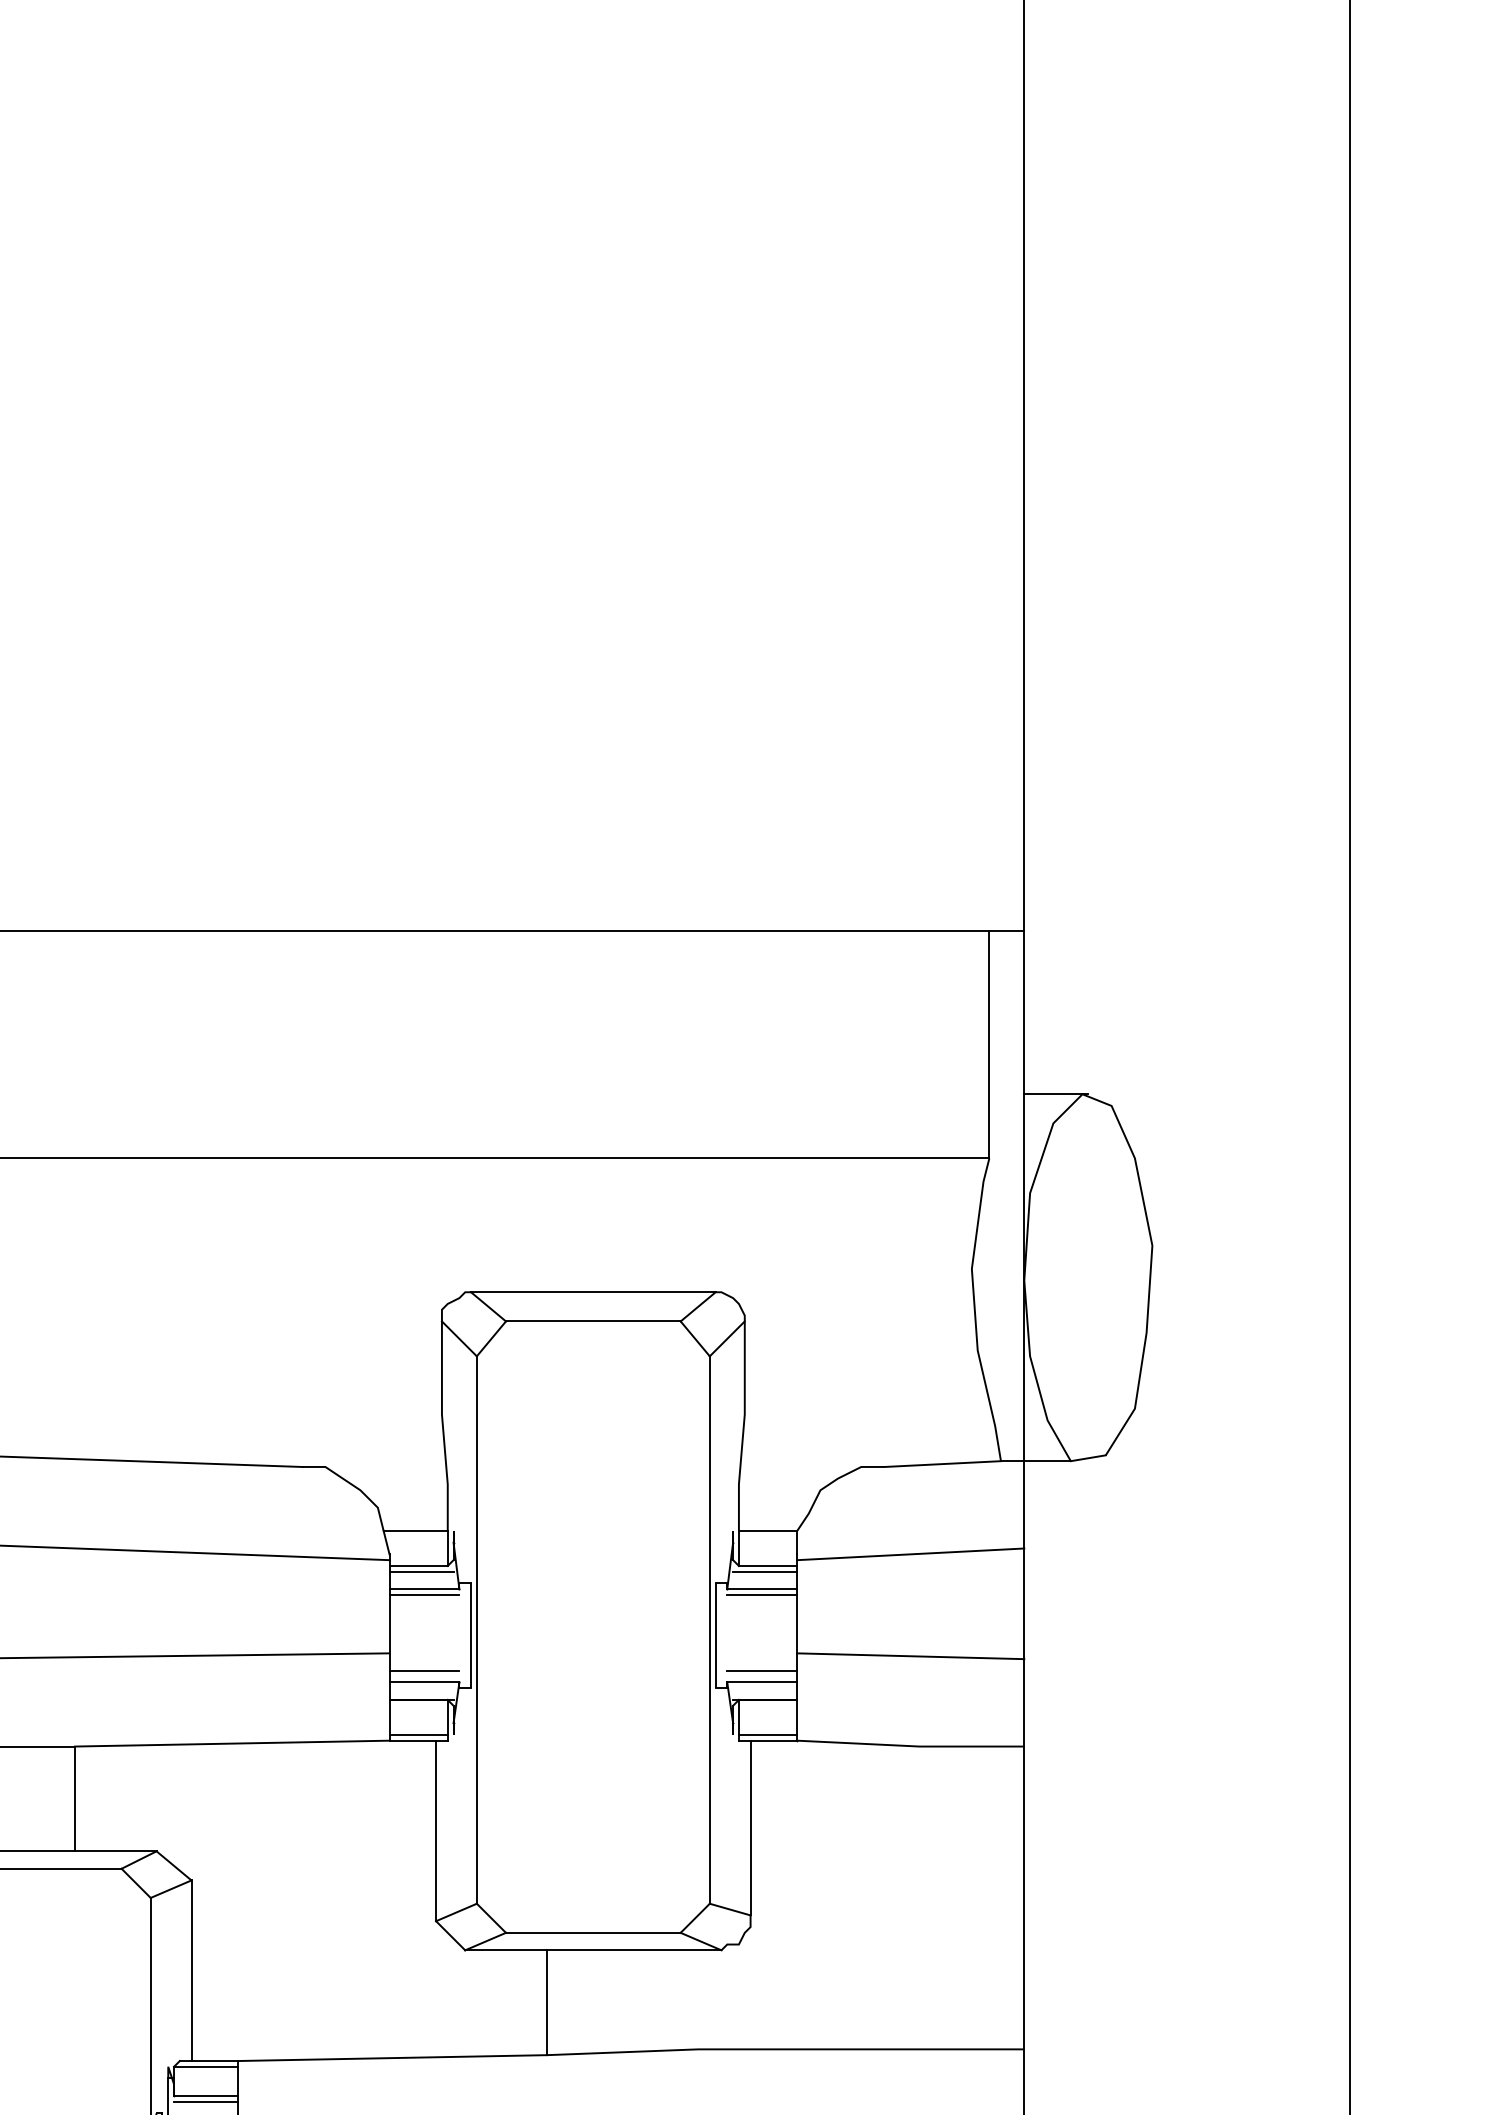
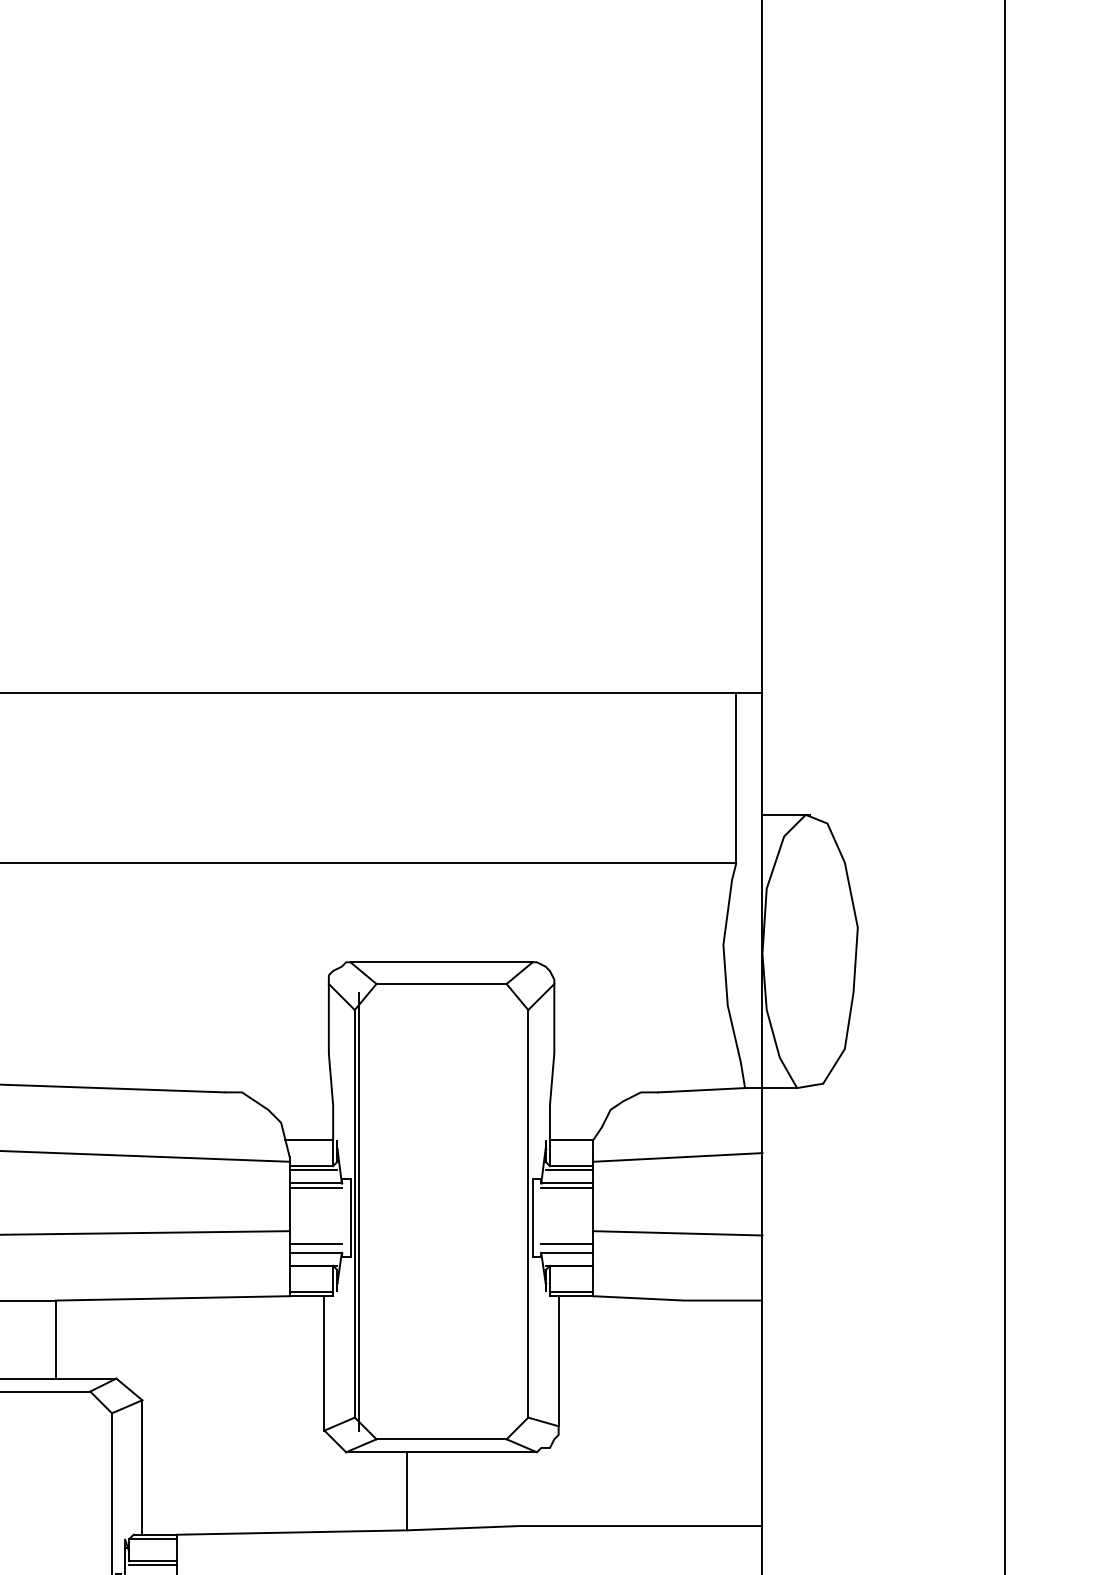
line: (482, 1627) -> (359, 1211), added

